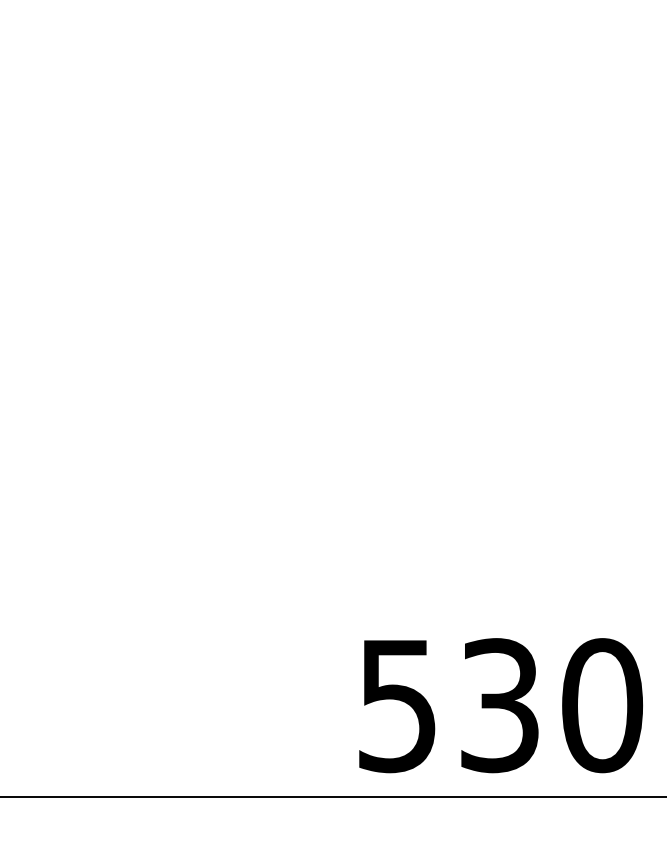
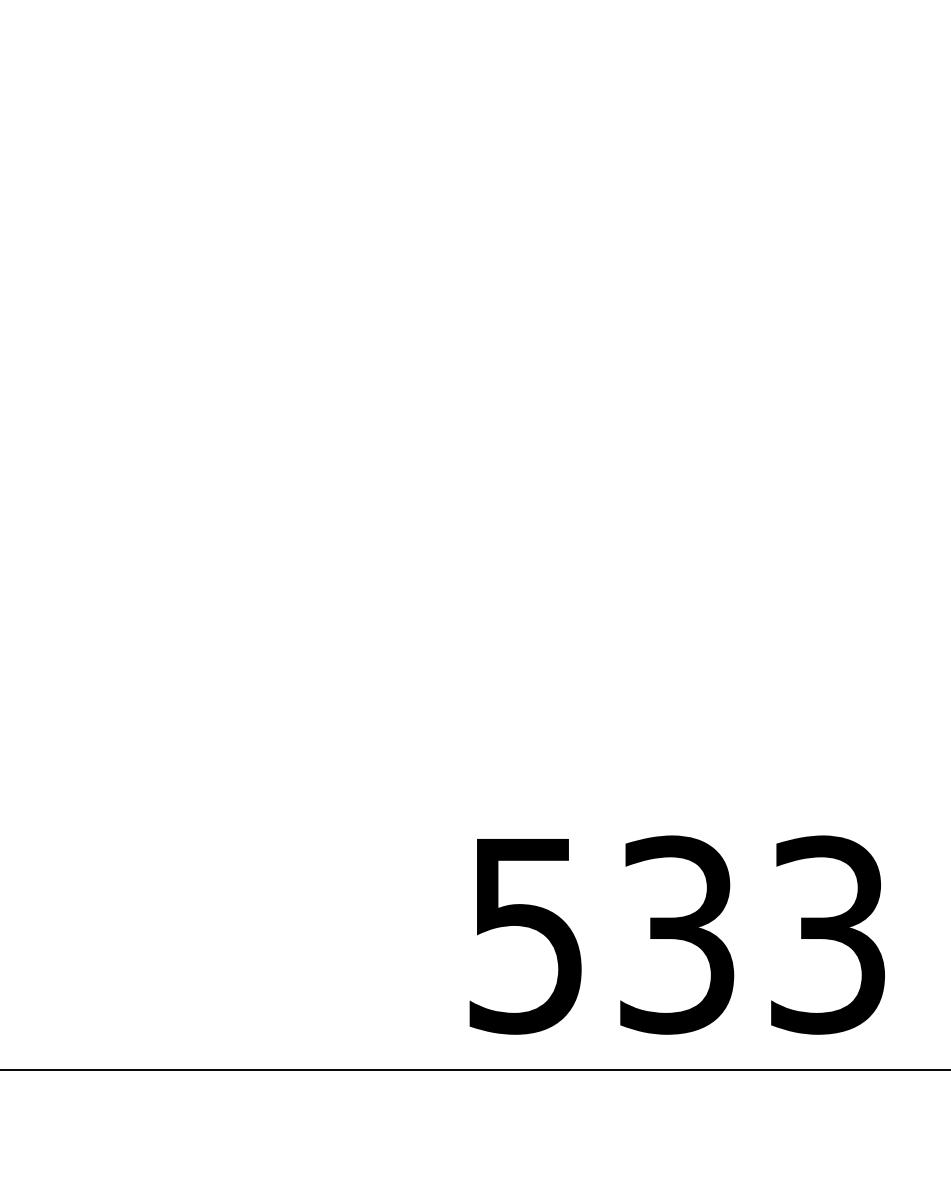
text: (602, 705) -> (828, 934), 530 -> 533

